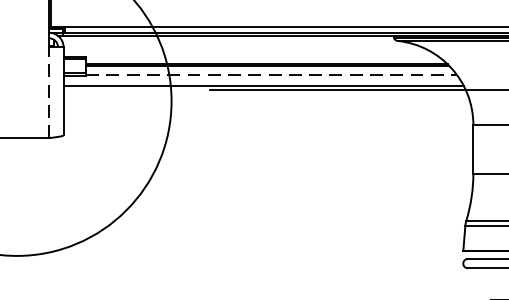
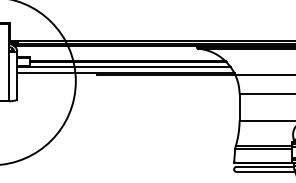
line: (272, 73) -> (130, 66), dashed -> solid
line: (49, 92) -> (9, 76), dashed -> solid

